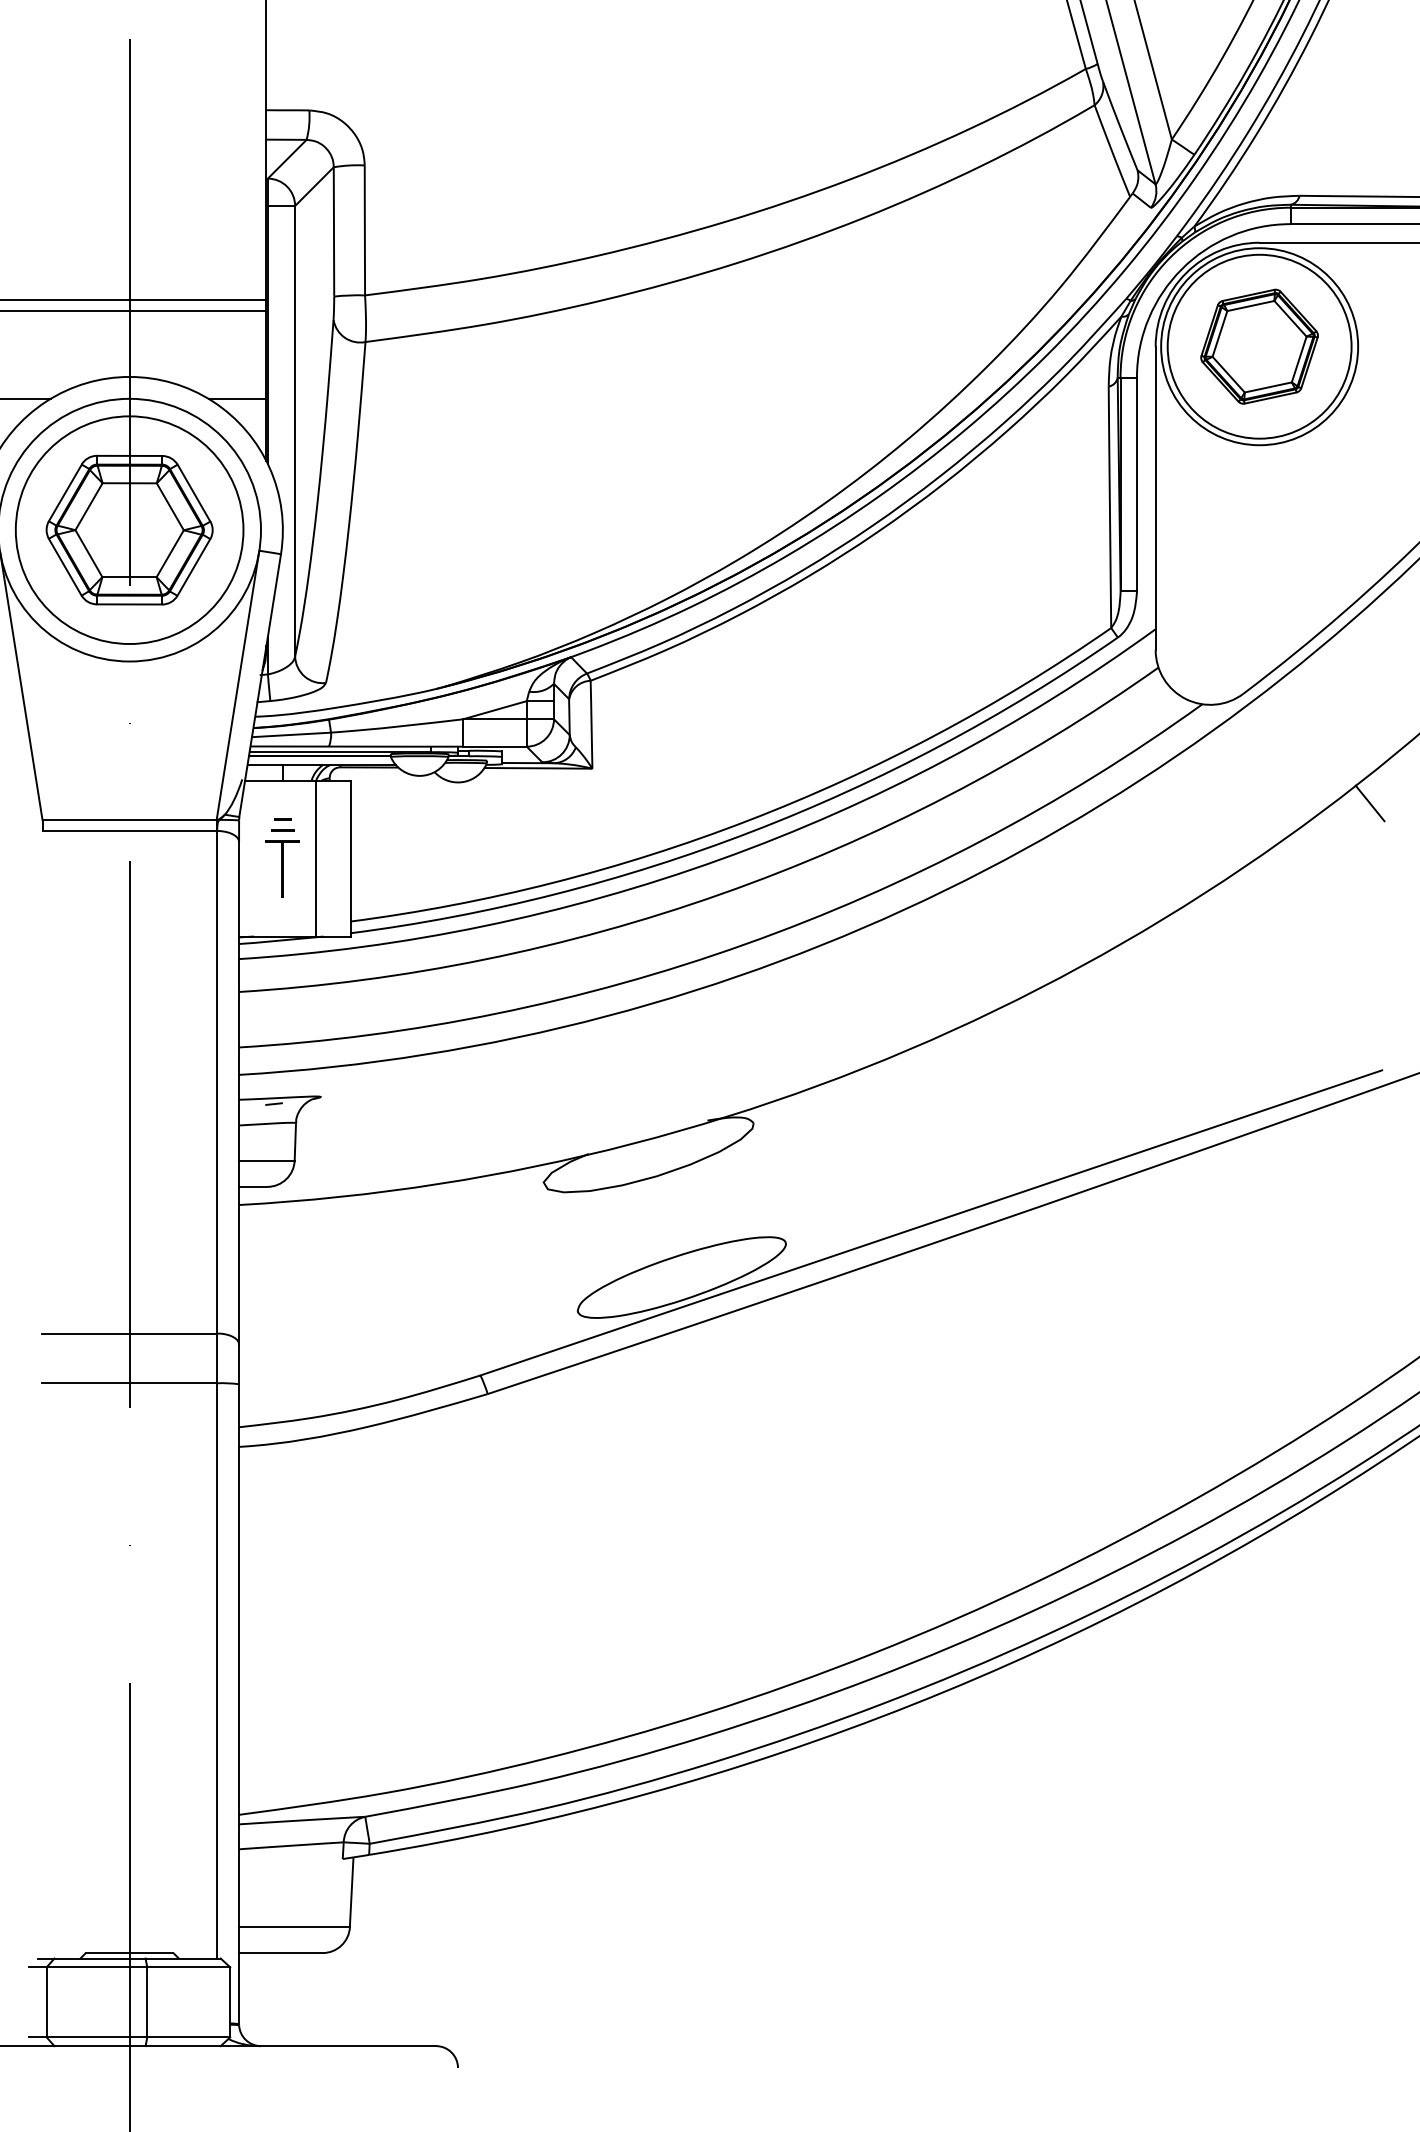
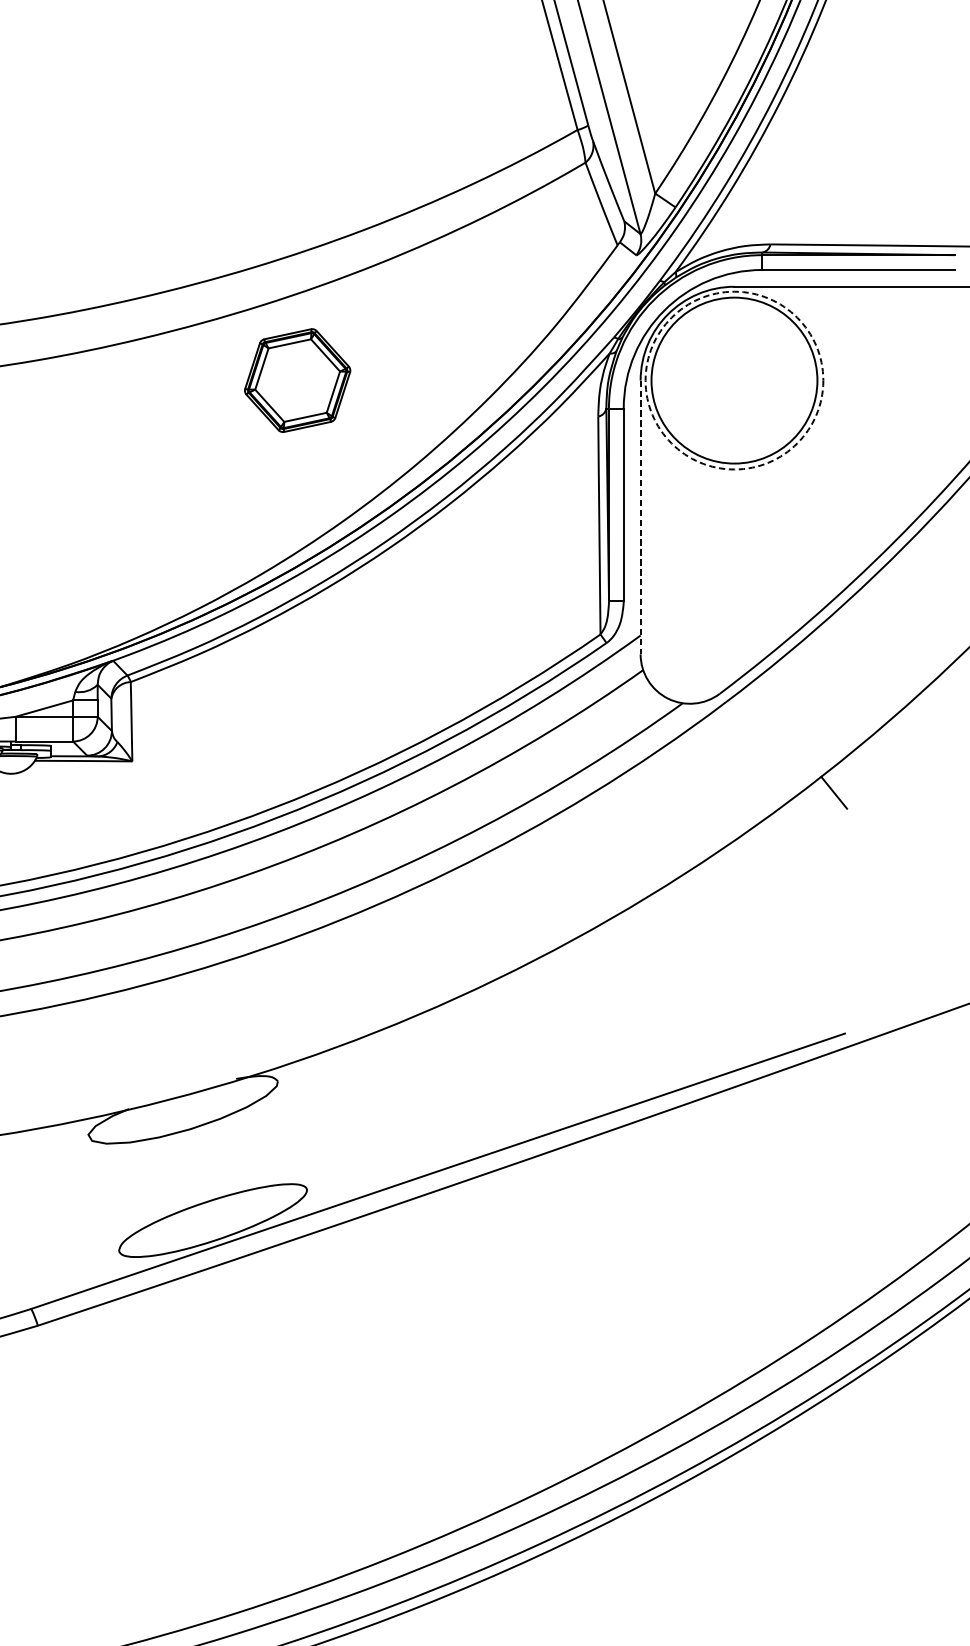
circle: (1259, 346) -> (734, 380), solid -> dashed
part: (1259, 346) -> (297, 380), moved
line: (1155, 498) -> (640, 517), solid -> dashed

